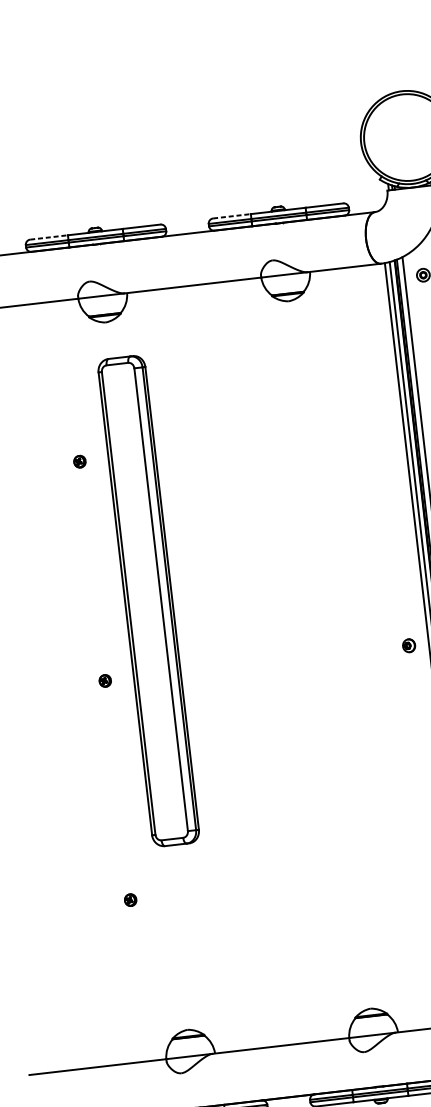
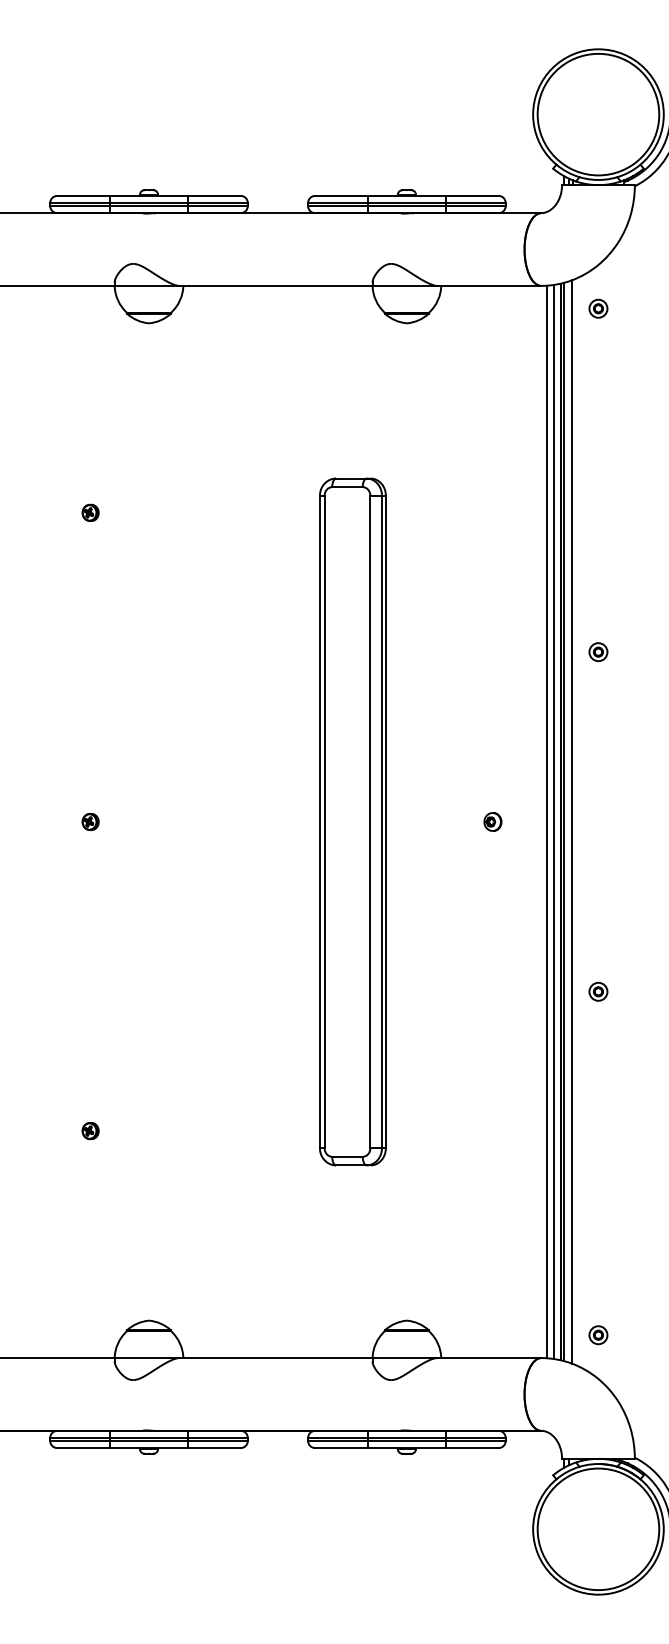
line: (231, 216) -> (341, 195), dashed -> solid
line: (48, 237) -> (83, 195), dashed -> solid
part: (148, 600) -> (352, 821), moved
part: (408, 645) -> (492, 821), moved

